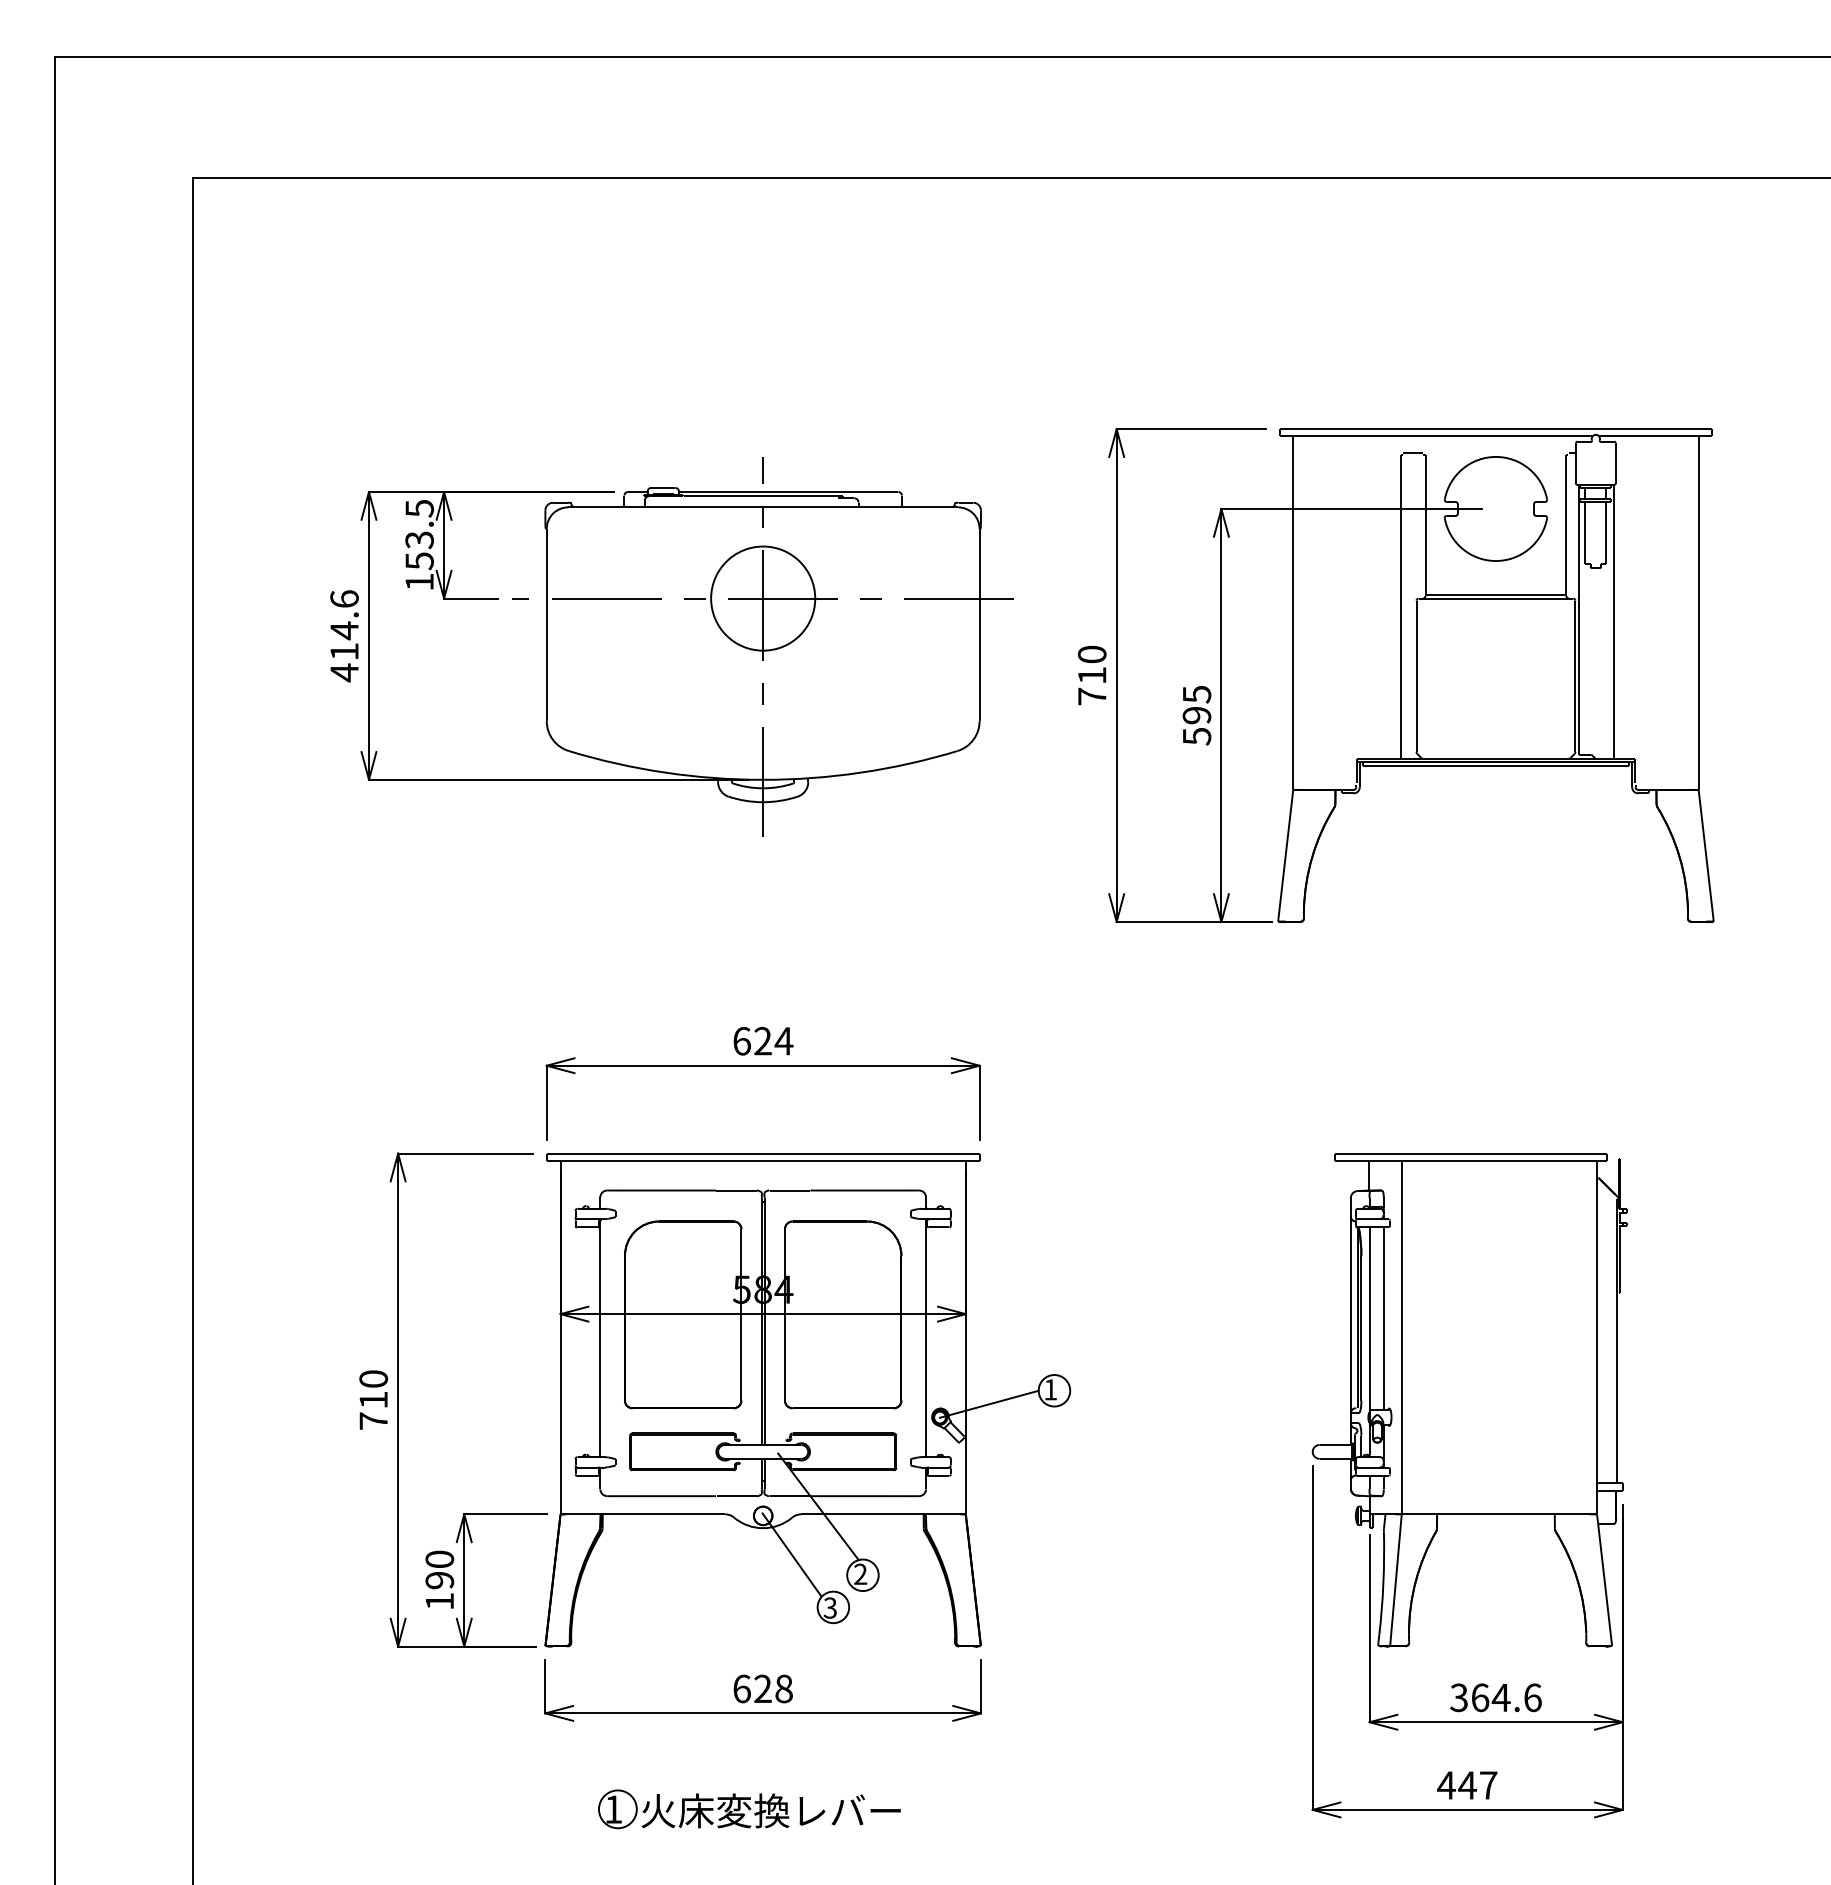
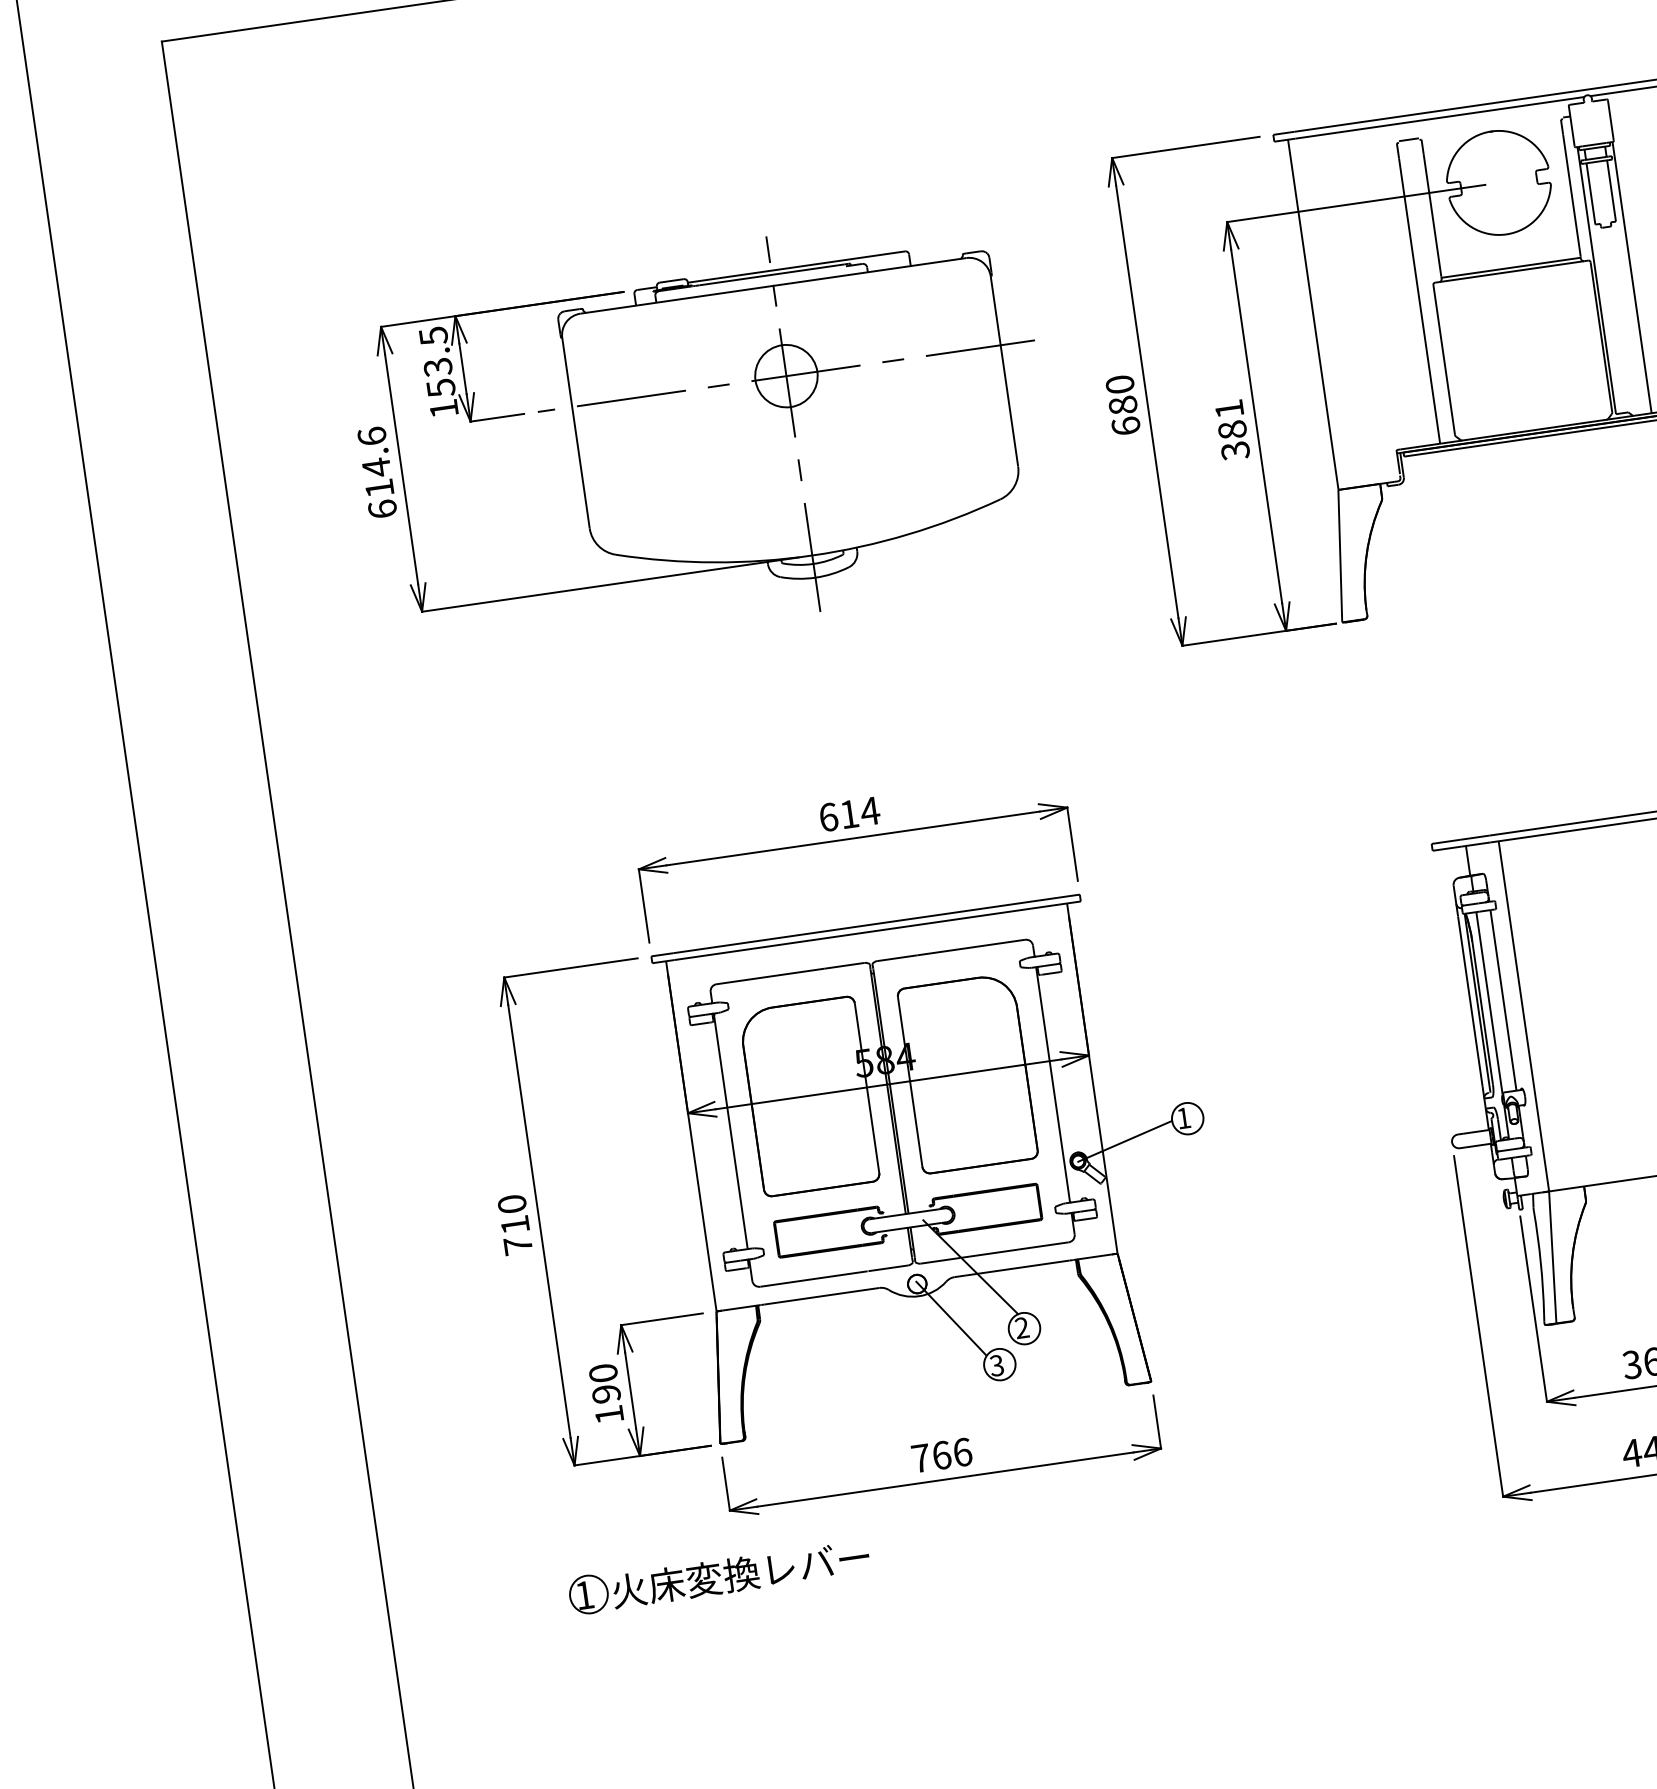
circle: (763, 598) -> (786, 376), size x0.6
text: (344, 672) -> (382, 509), 414.6 -> 614.6
text: (1092, 685) -> (1124, 415), 710 -> 680
text: (1196, 715) -> (1232, 430), 595 -> 381
text: (762, 1041) -> (848, 814), 624 -> 614
text: (762, 1688) -> (941, 1455), 628 -> 766
part: (749, 1809) -> (719, 1575), moved

